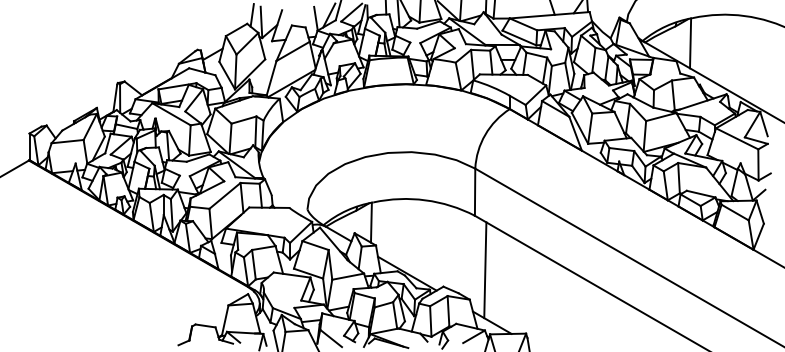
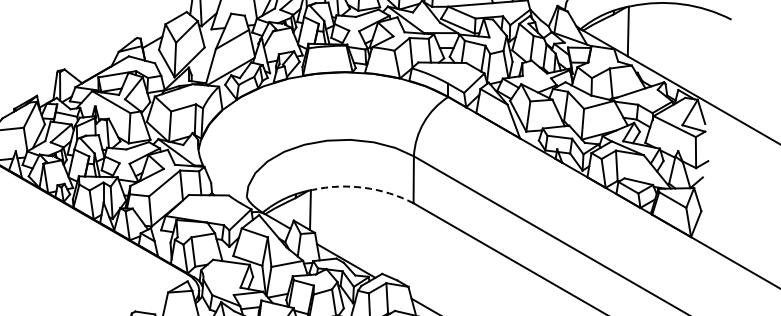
arc: (425, 200) -> (364, 188), solid -> dashed
line: (485, 270) -> (424, 257), removed

